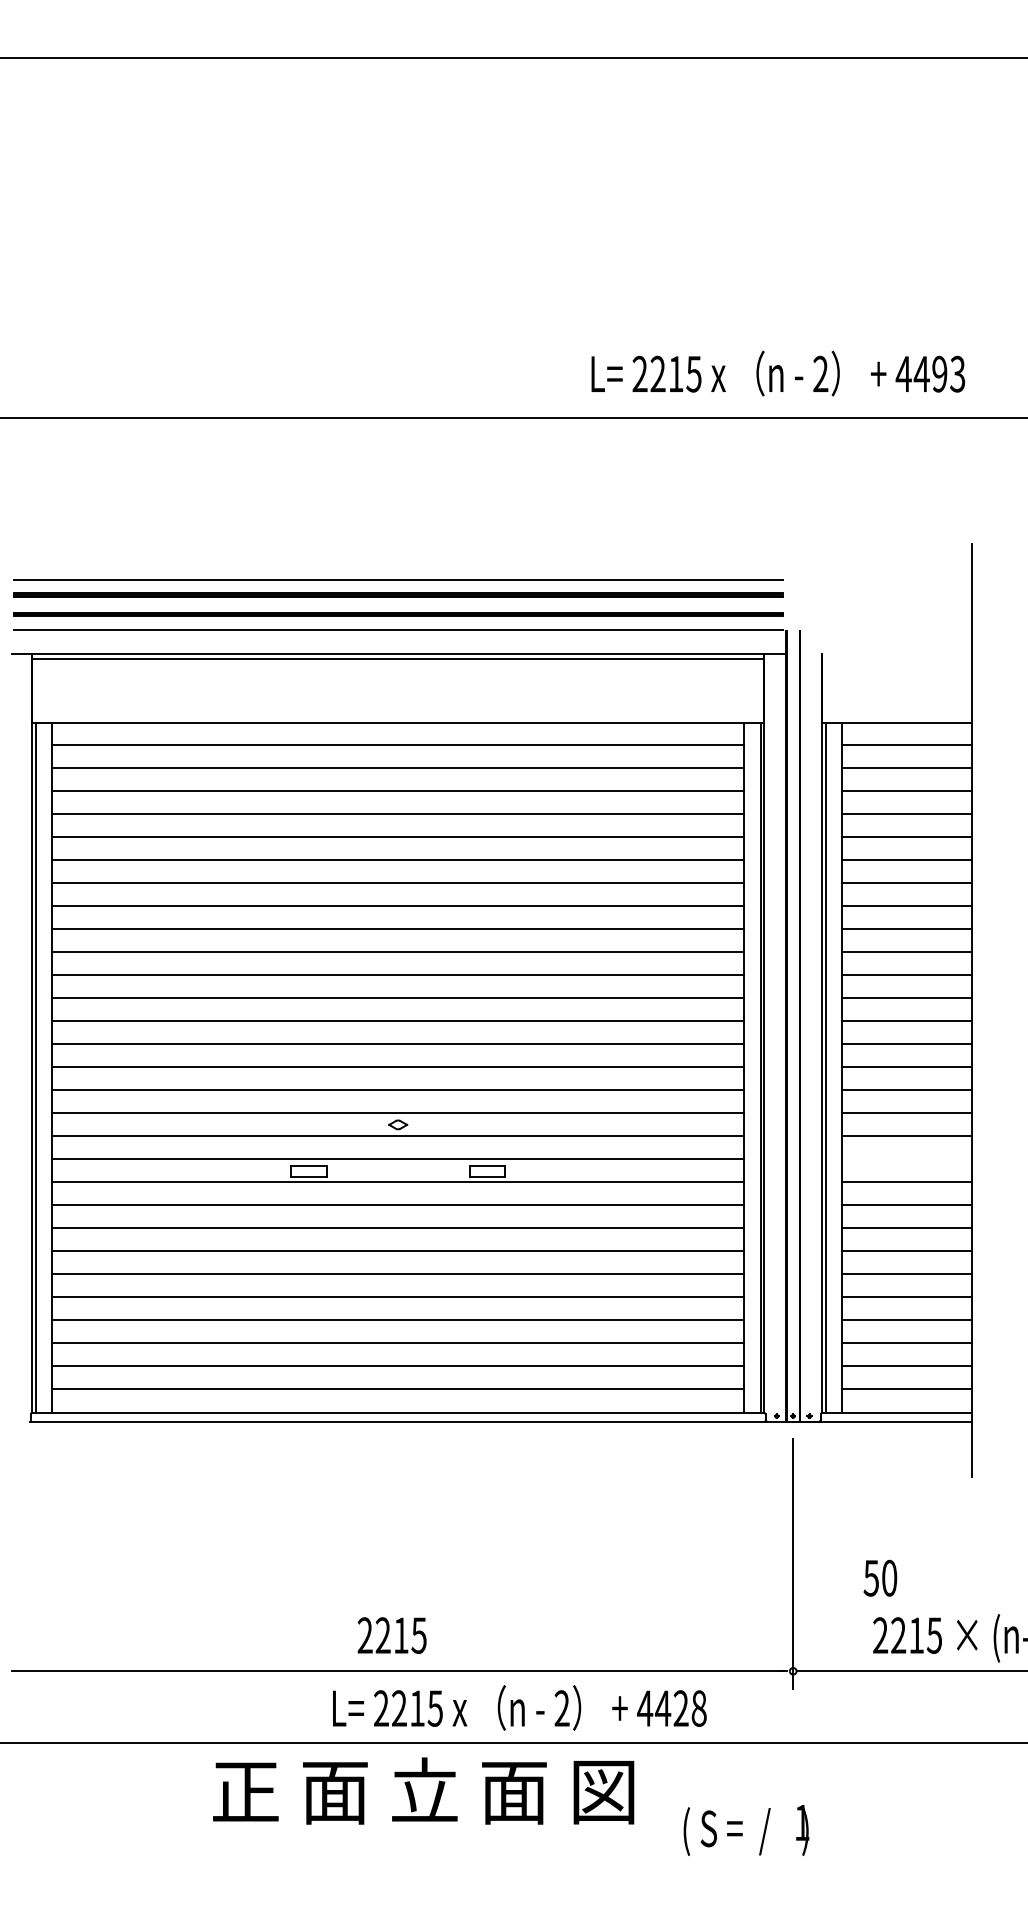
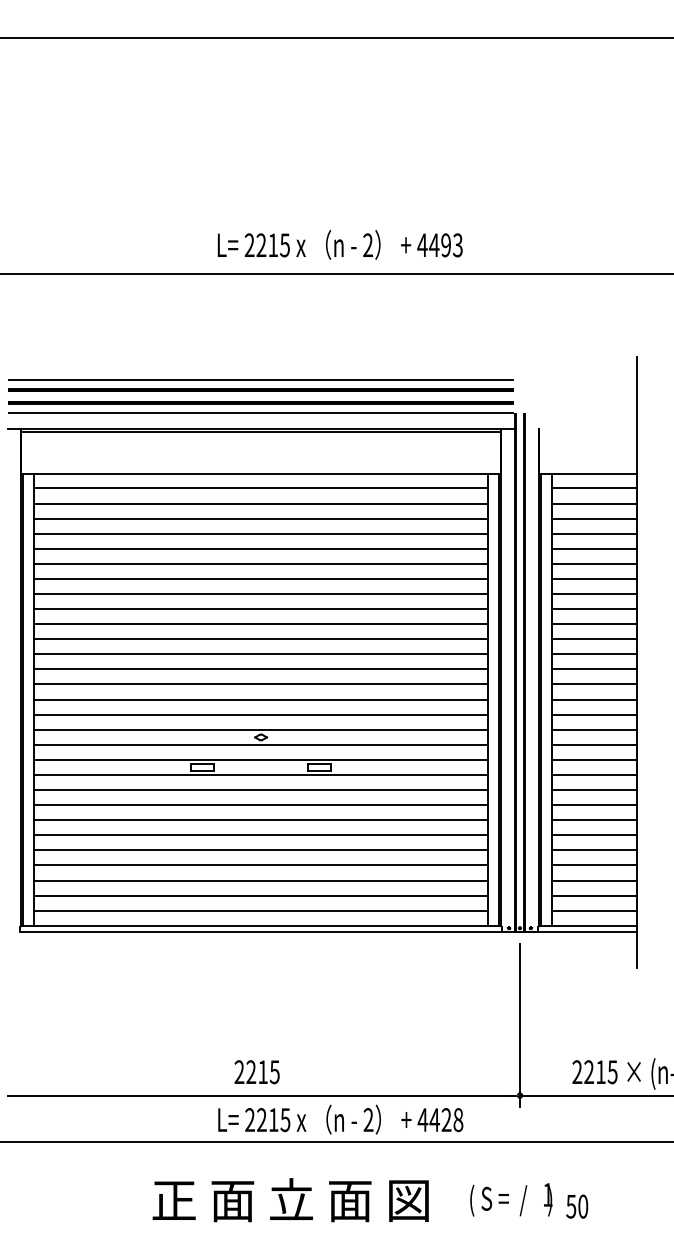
text: (777, 372) -> (339, 244), moved
line: (906, 1158) -> (594, 759), added
text: (880, 1578) -> (577, 1206), moved
text: (423, 1791) -> (290, 1200), moved
text: (746, 1829) -> (511, 1199), moved

